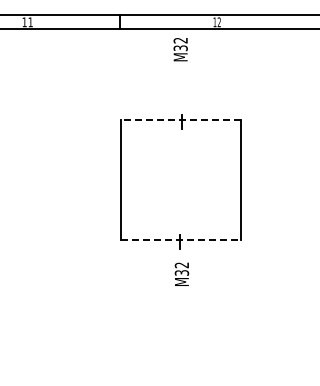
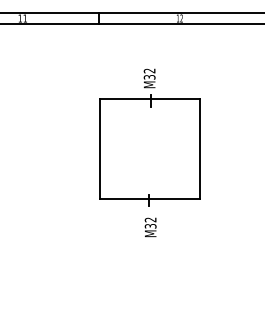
text: (180, 49) -> (149, 78), moved
line: (181, 120) -> (150, 99), dashed -> solid
line: (181, 239) -> (150, 198), dashed -> solid

